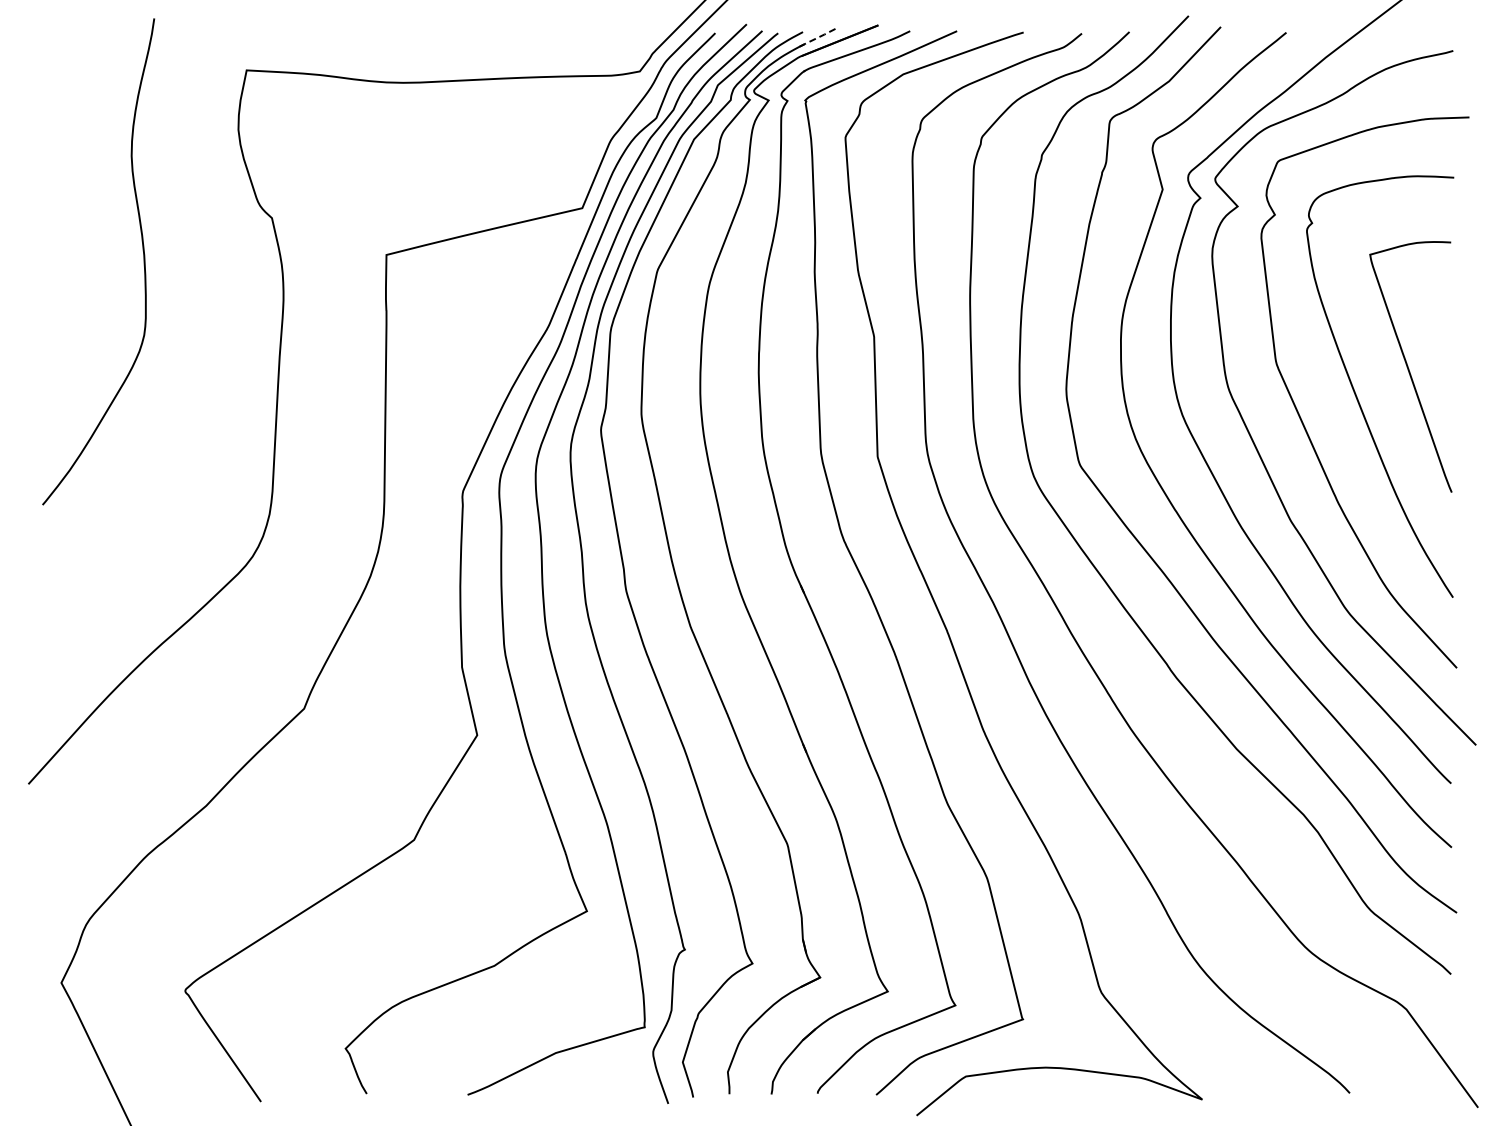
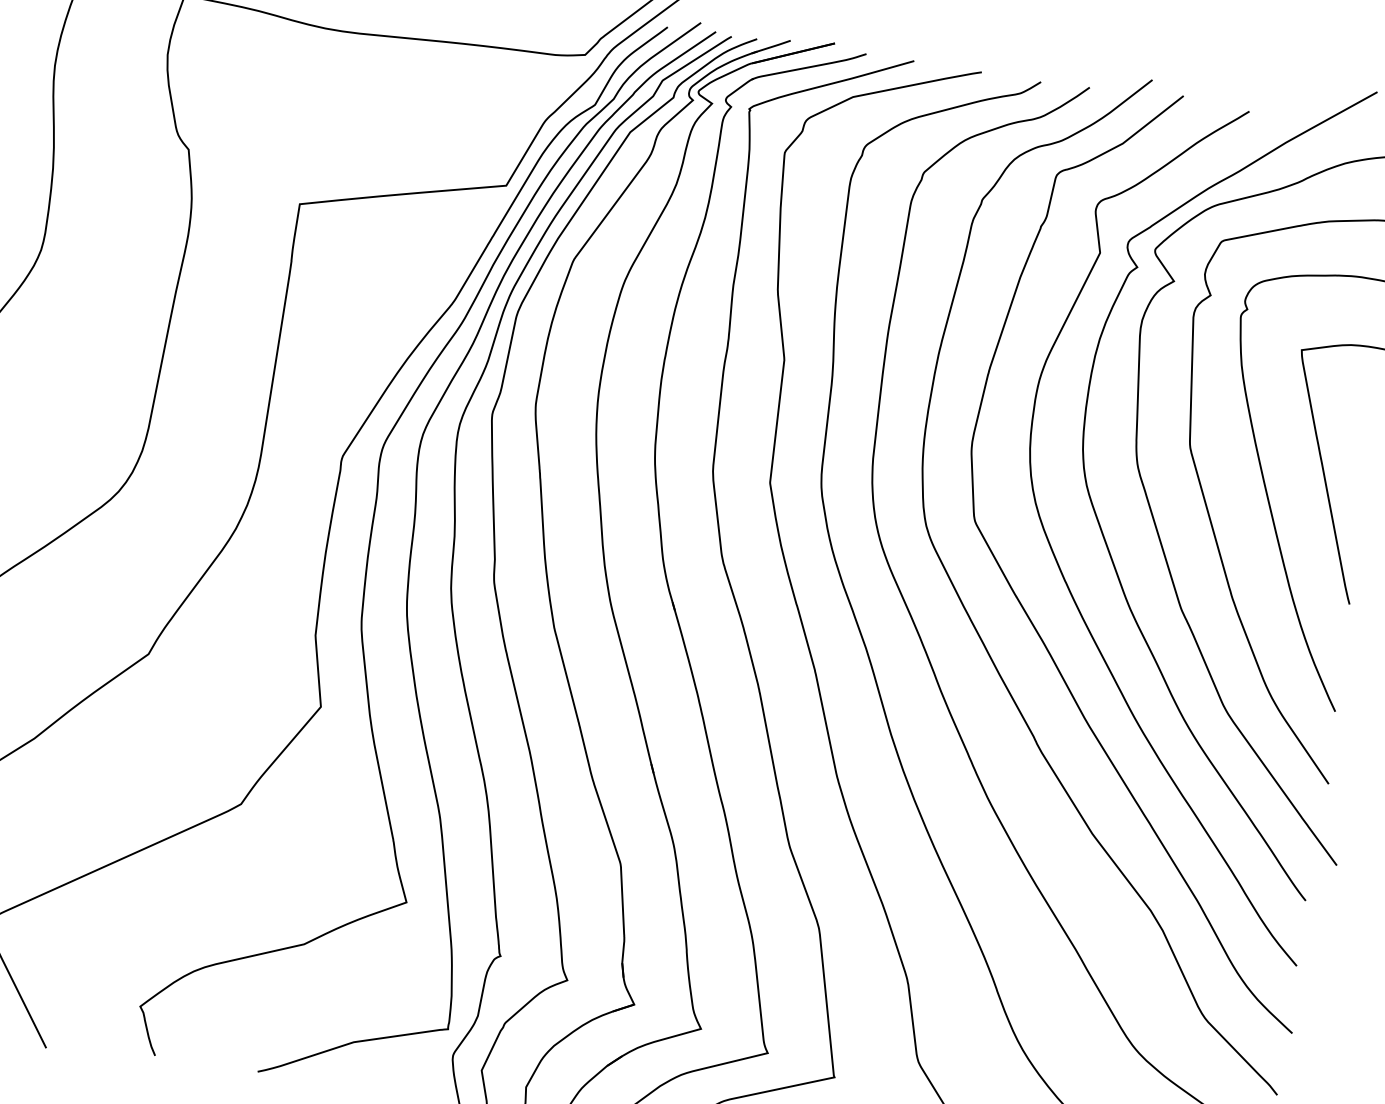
line: (817, 37) -> (771, 46), dashed -> solid

